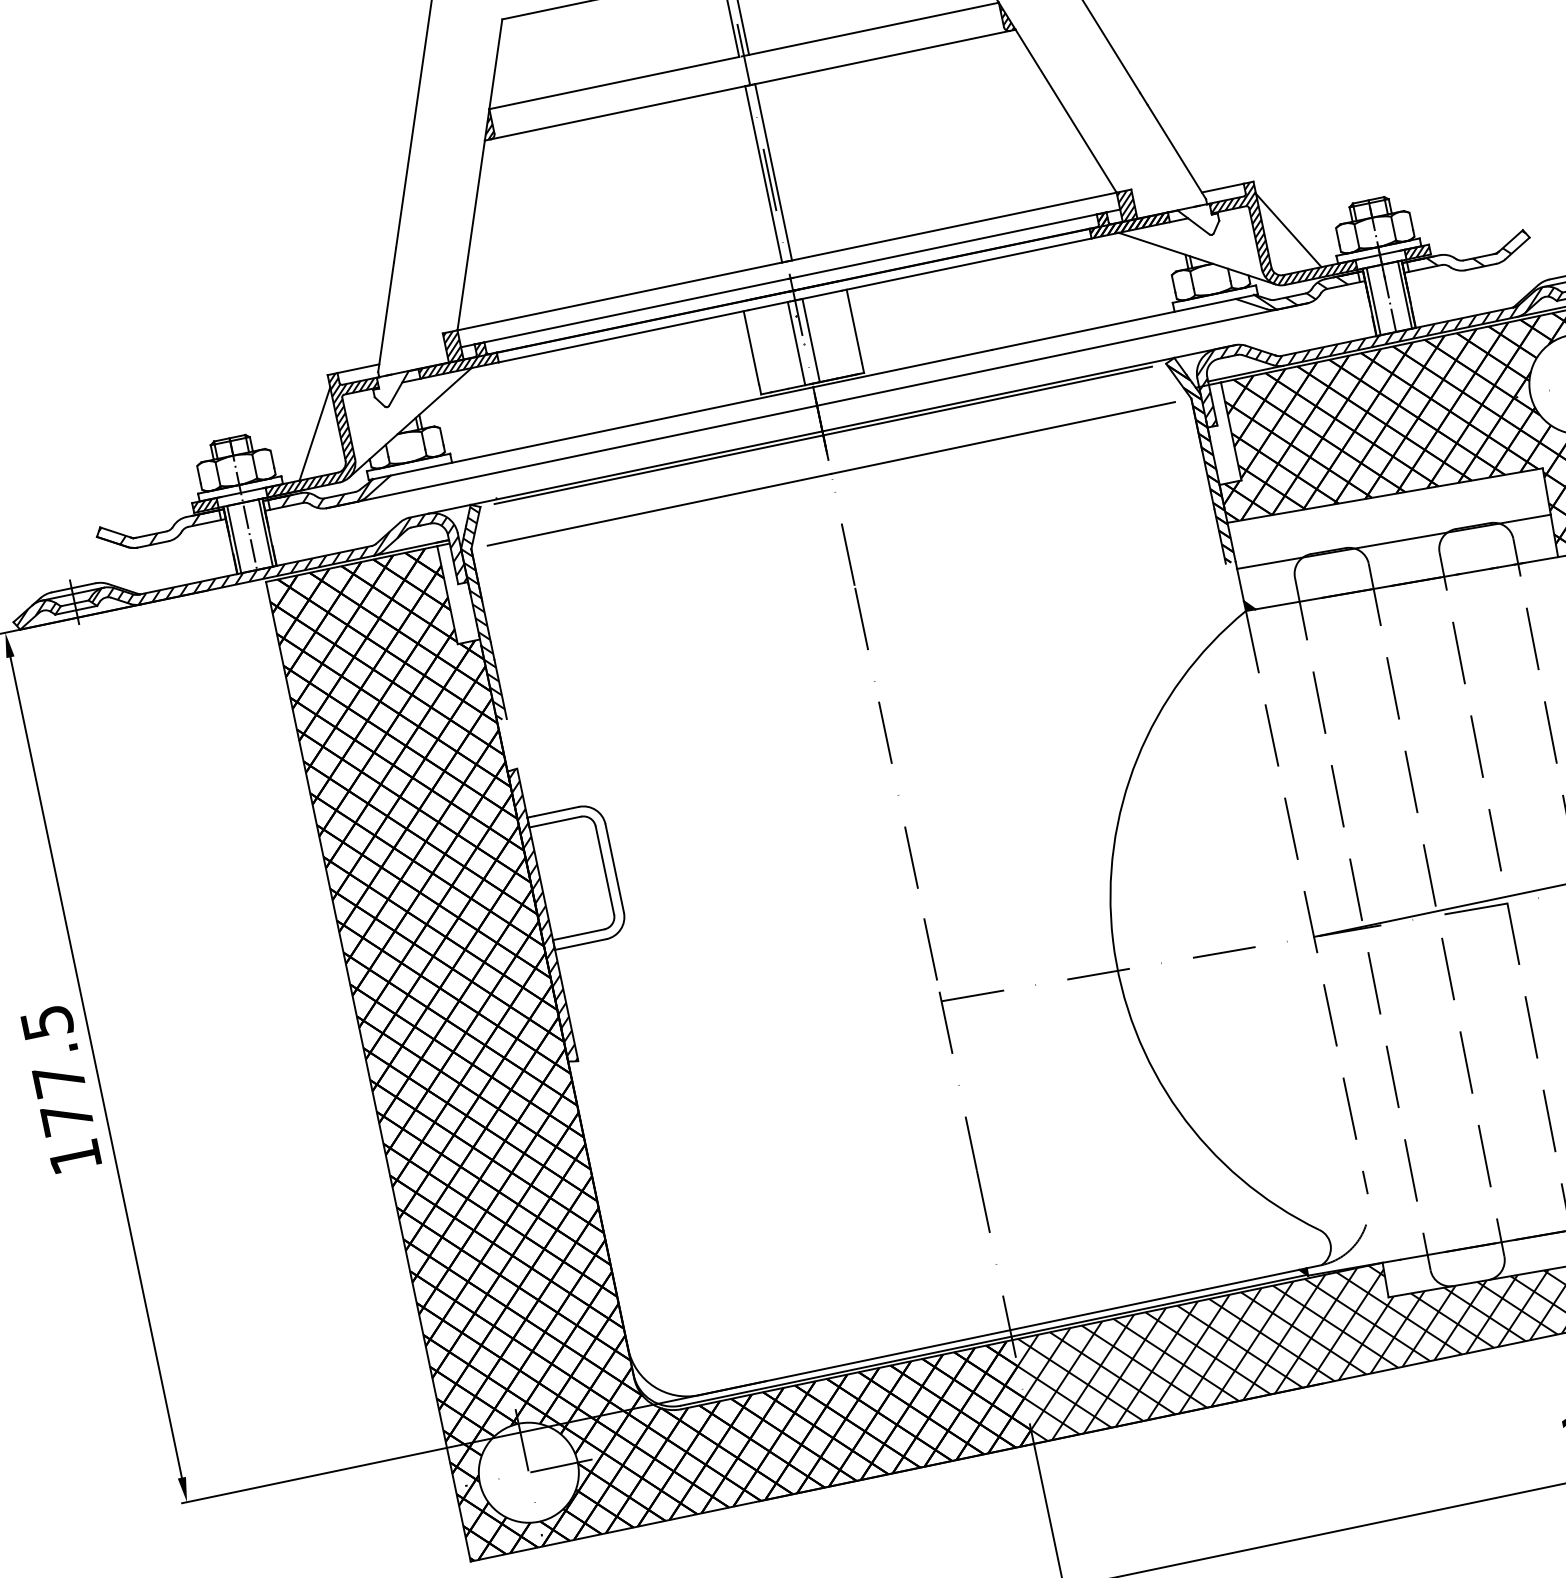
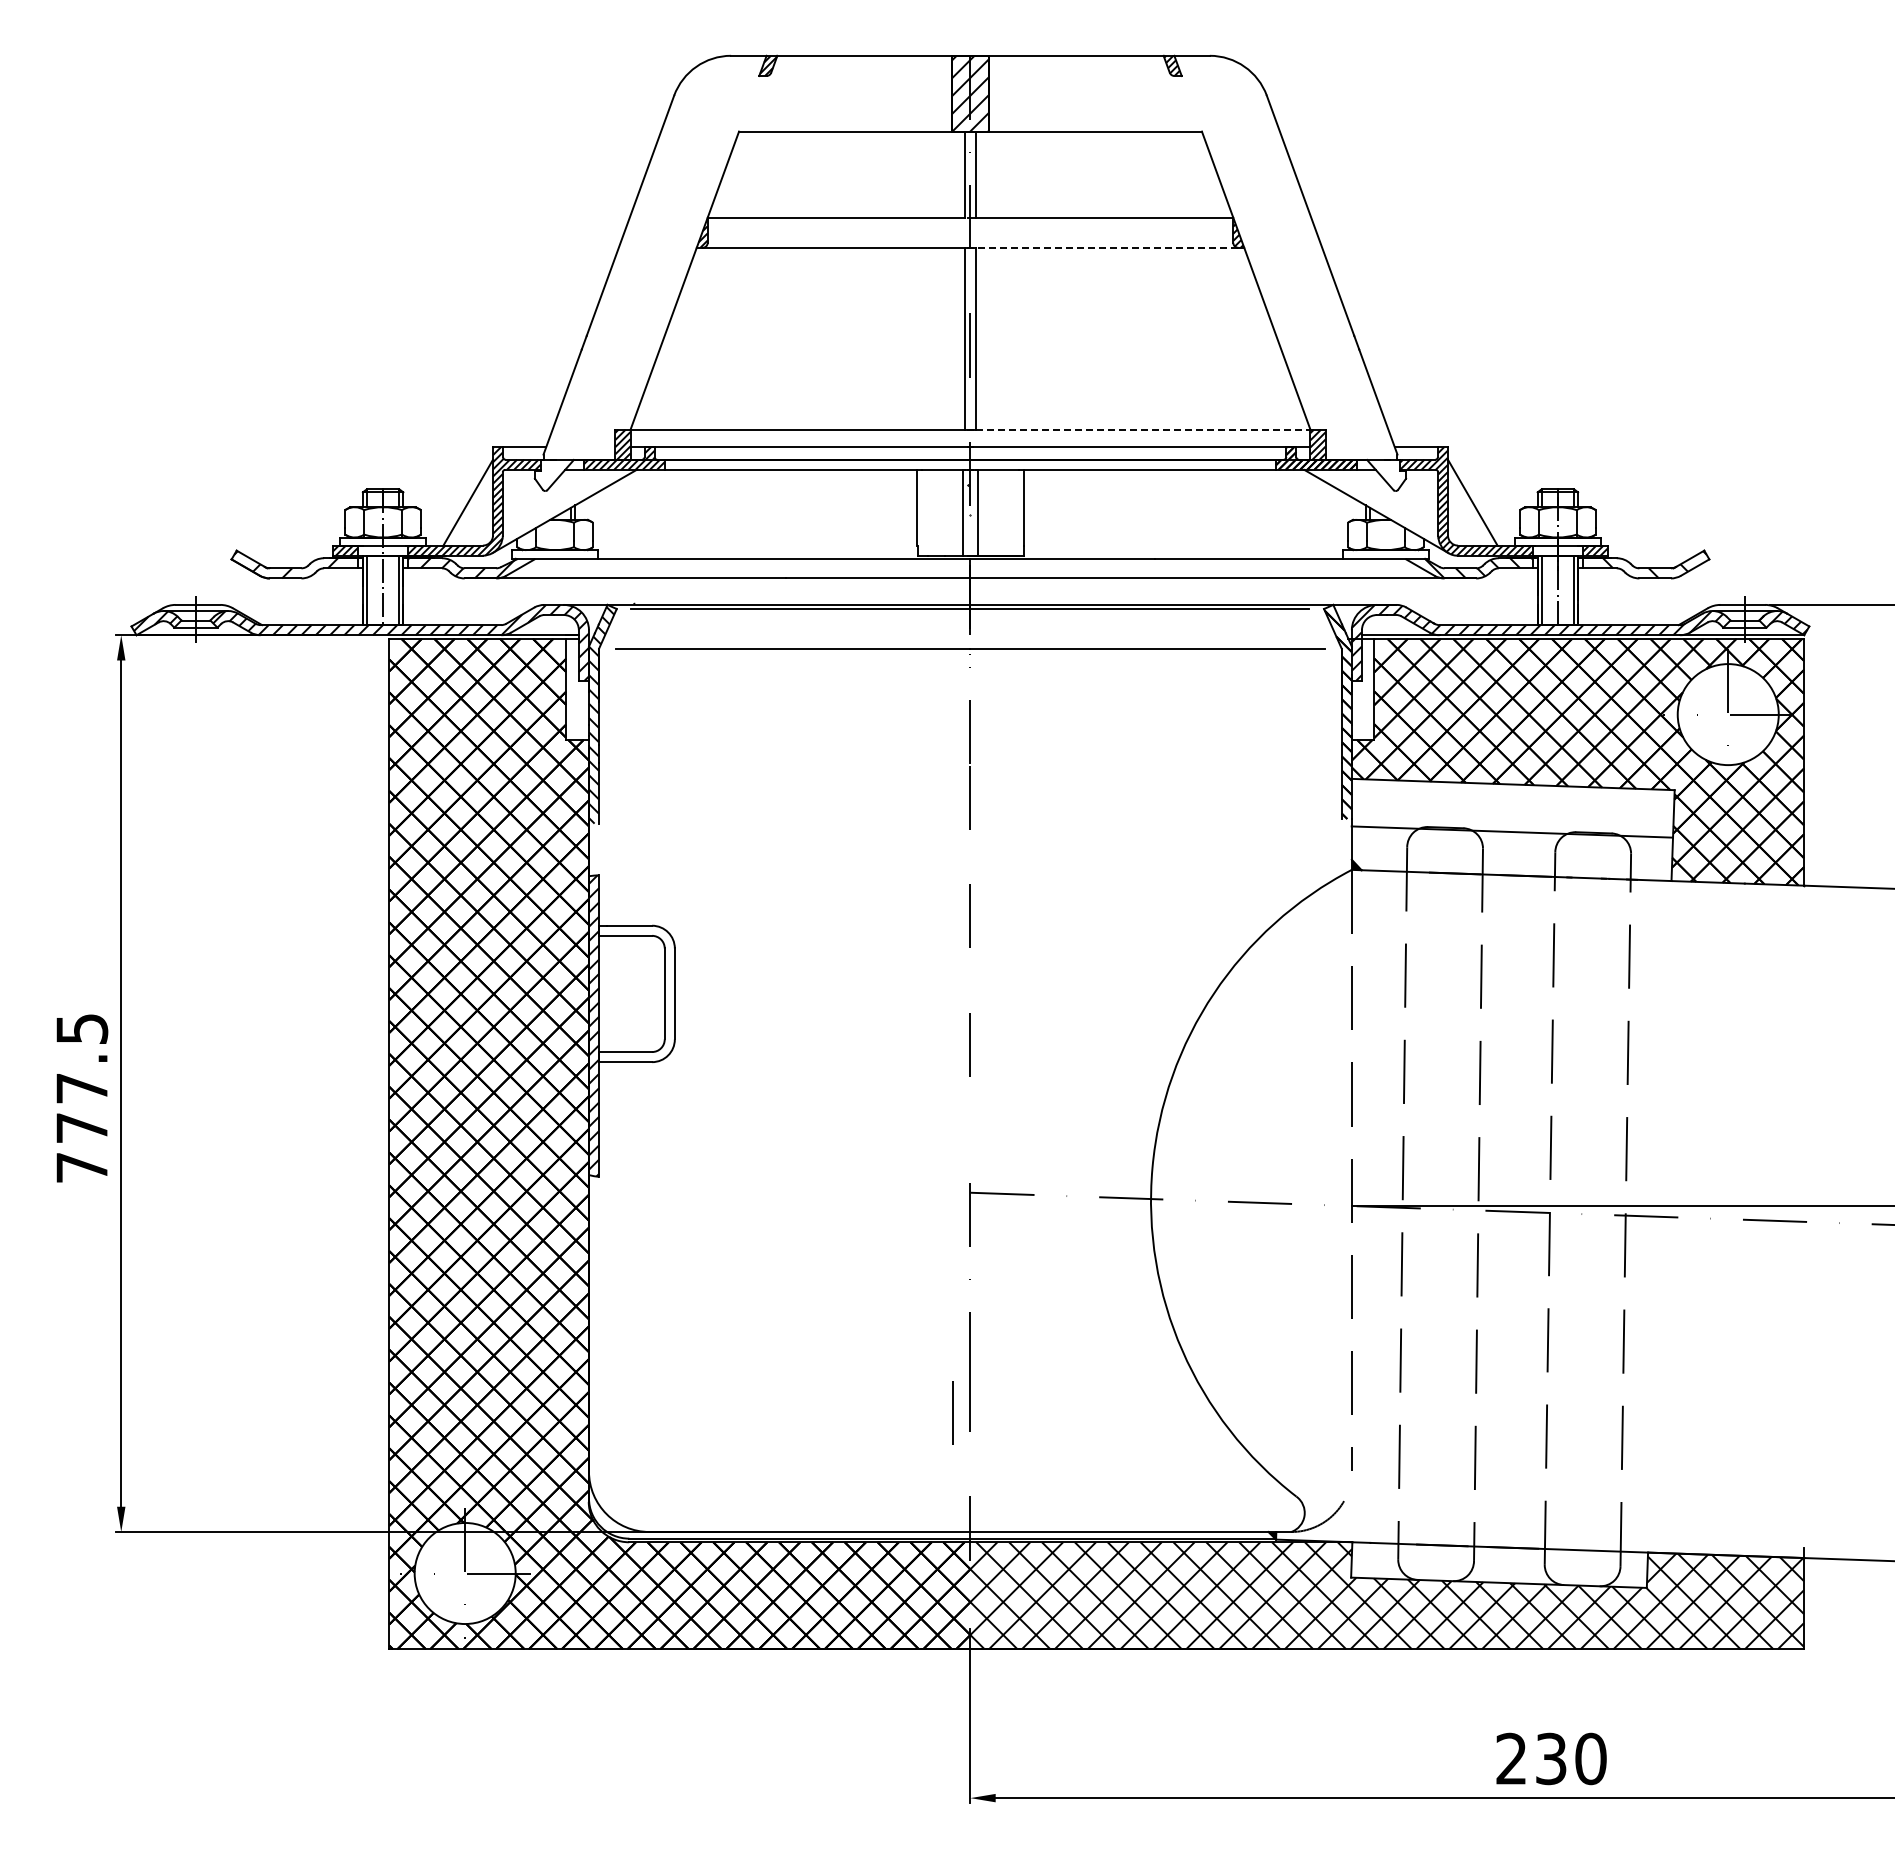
line: (882, 57) -> (1106, 247), solid -> dashed
line: (954, 226) -> (1143, 429), solid -> dashed
line: (929, 948) -> (952, 1412), moved
text: (74, 1156) -> (81, 1167), 177.5 -> 777.5

